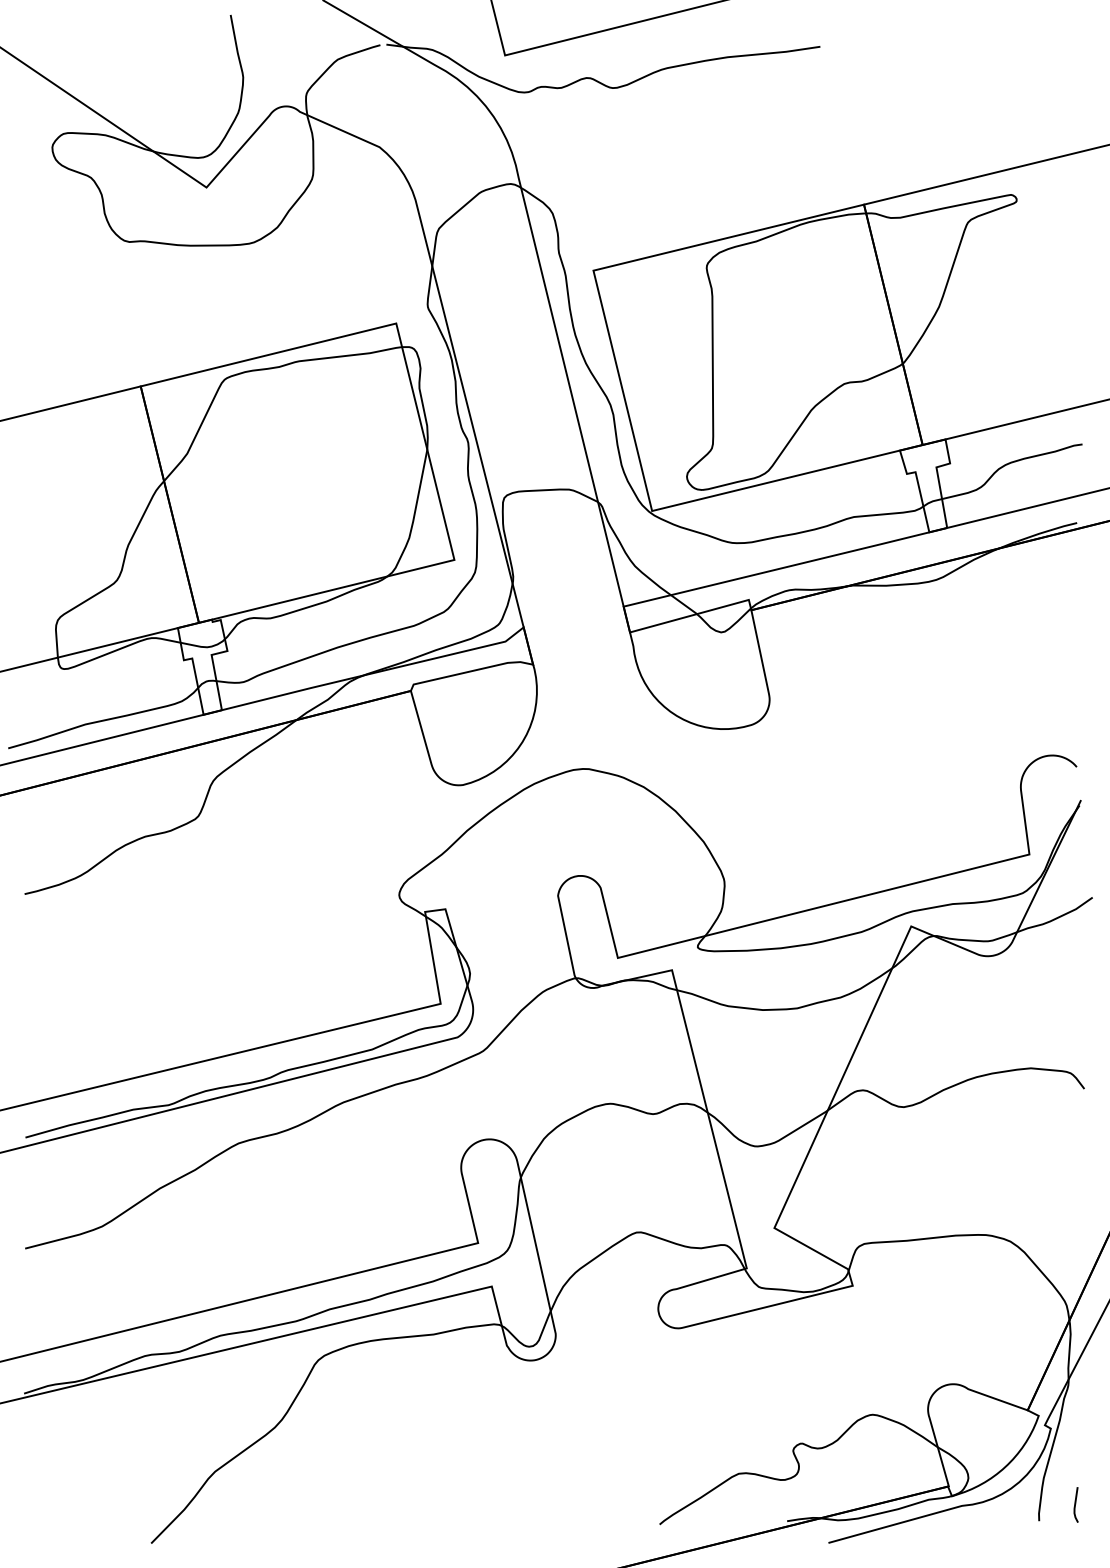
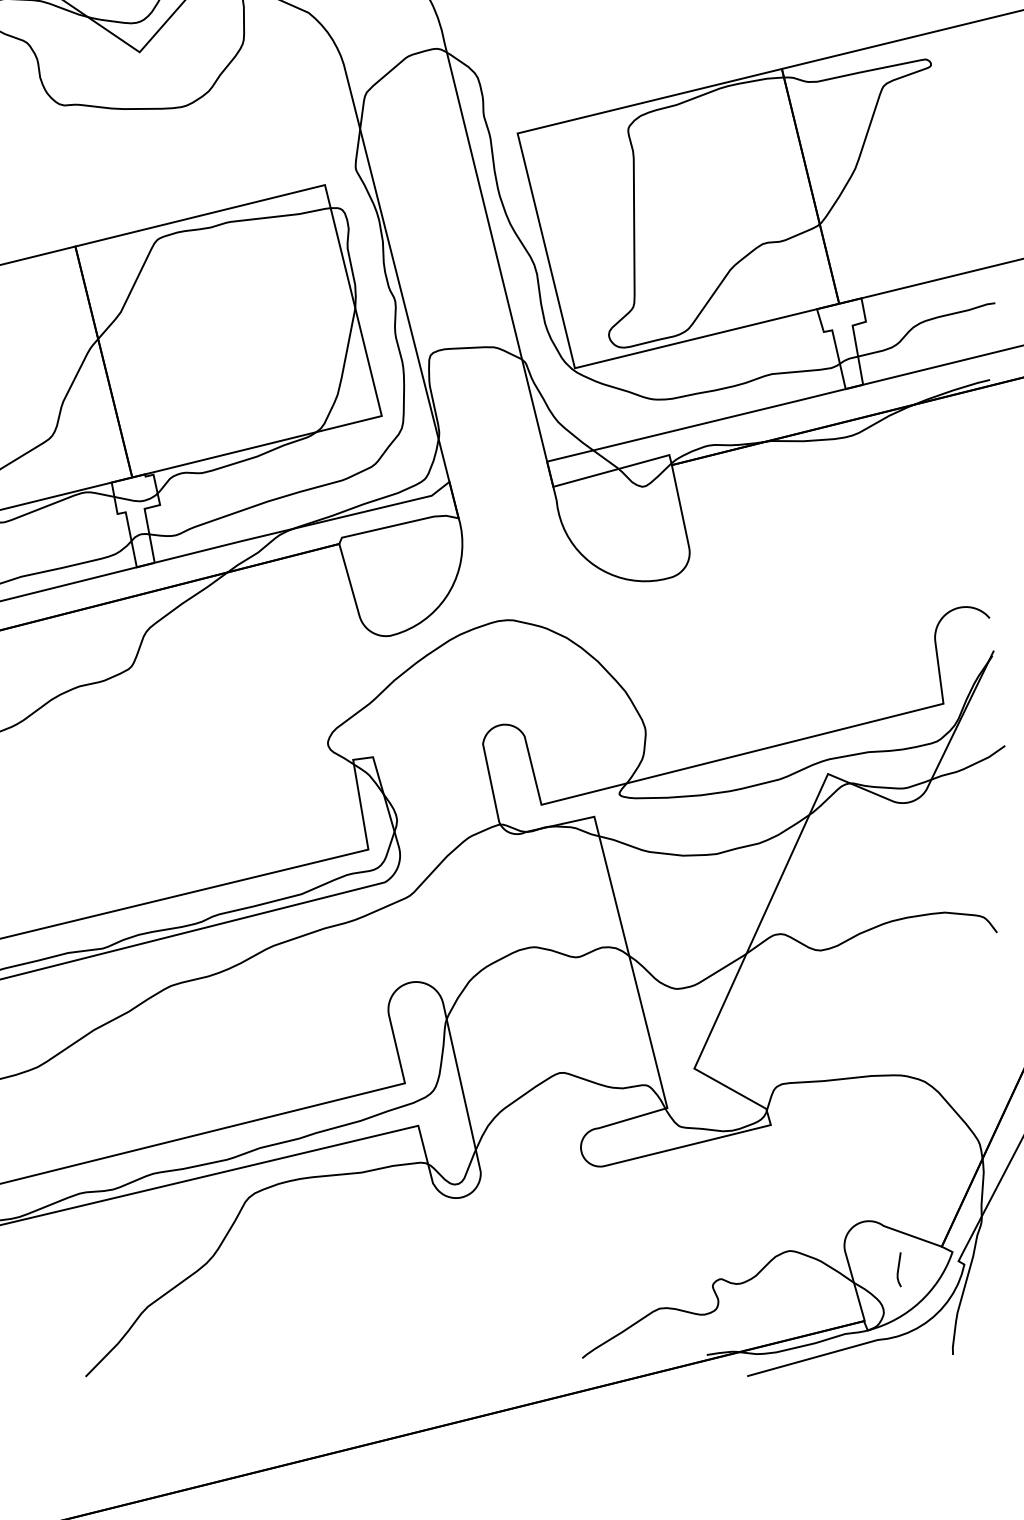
line: (1075, 1504) -> (898, 1269), moved

